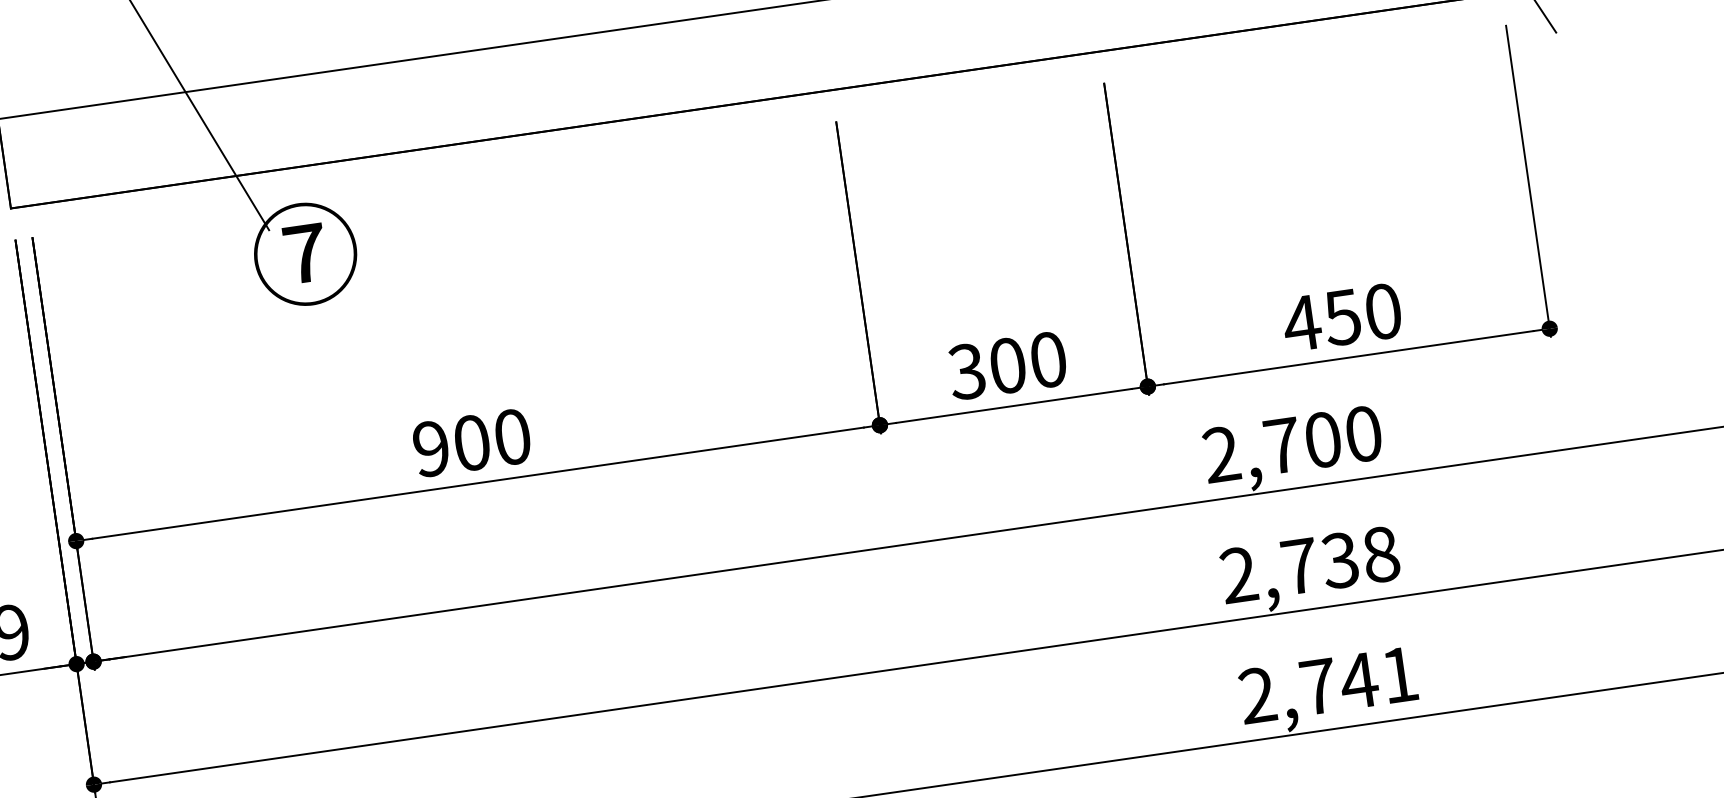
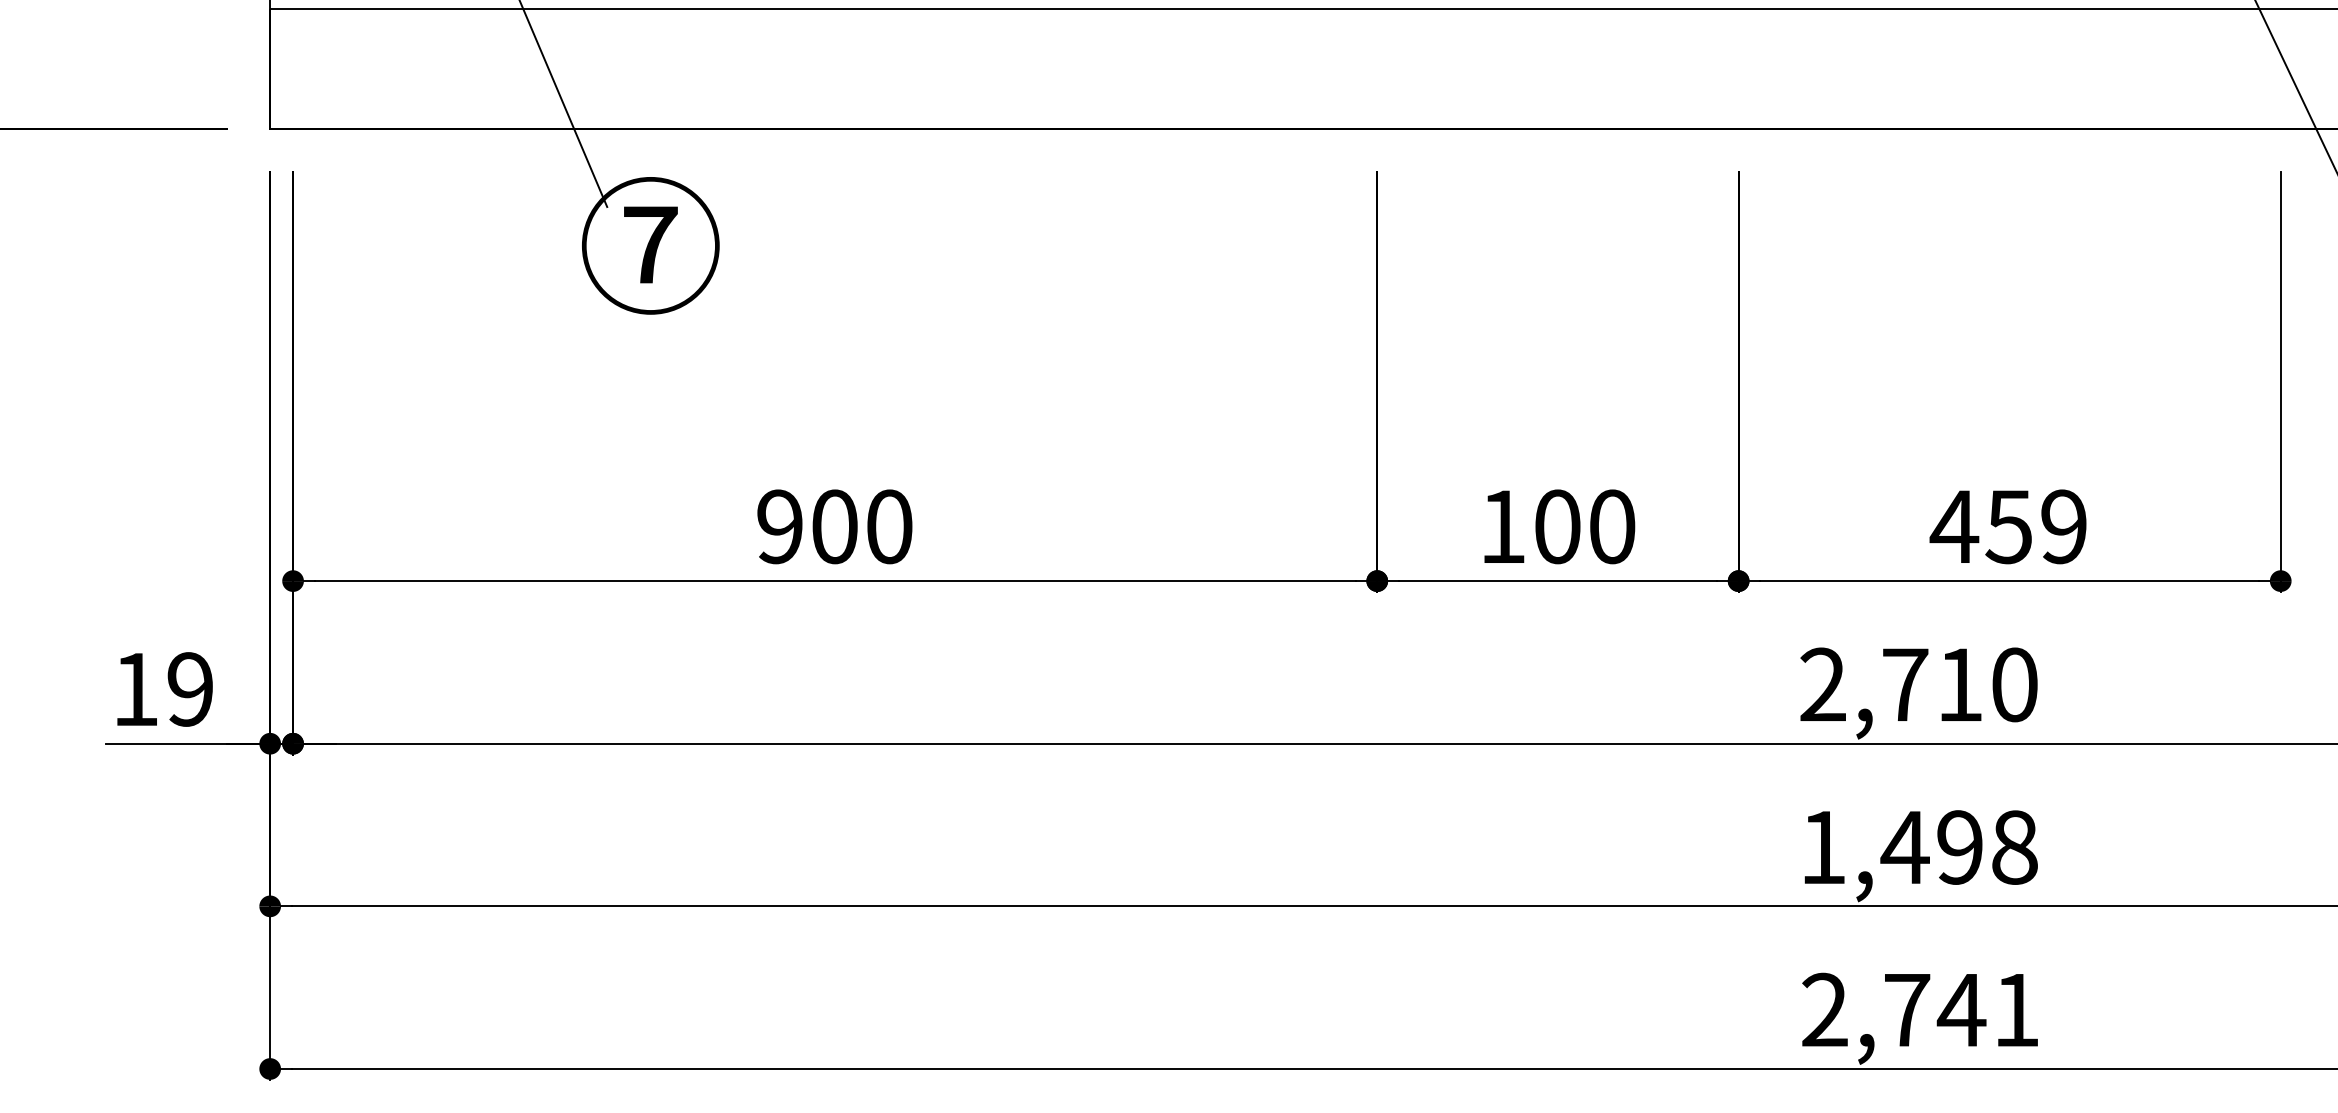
text: (1382, 311) -> (2063, 526), 450 -> 459
text: (966, 371) -> (1501, 526), 300 -> 100
text: (1323, 439) -> (1960, 684), 2,700 -> 2,710
text: (1289, 567) -> (1891, 847), 2,738 -> 1,498

